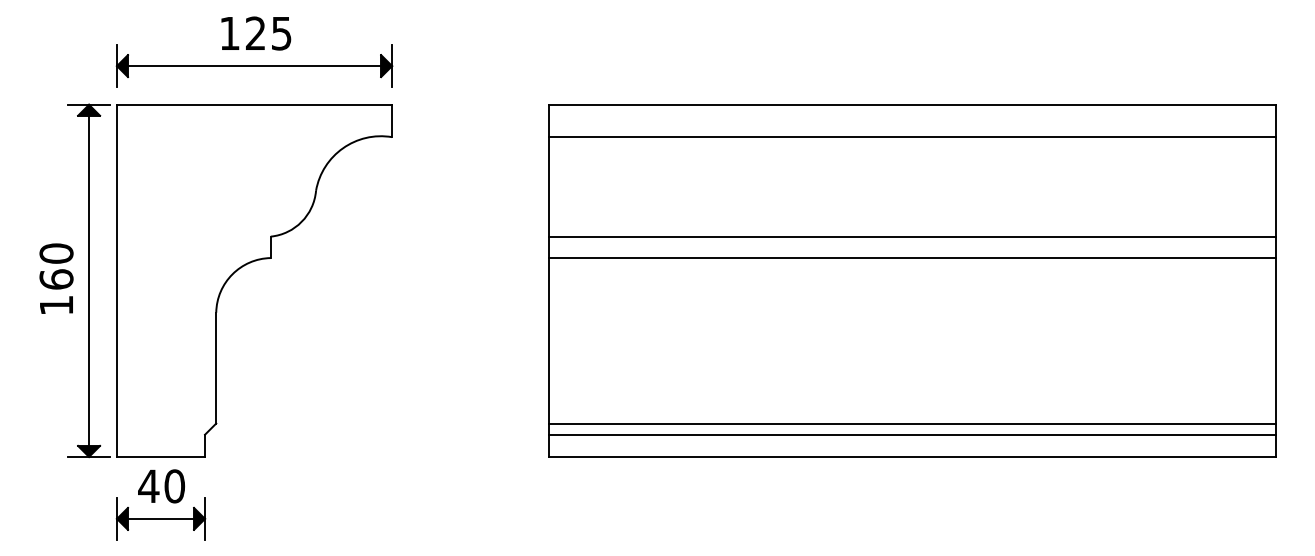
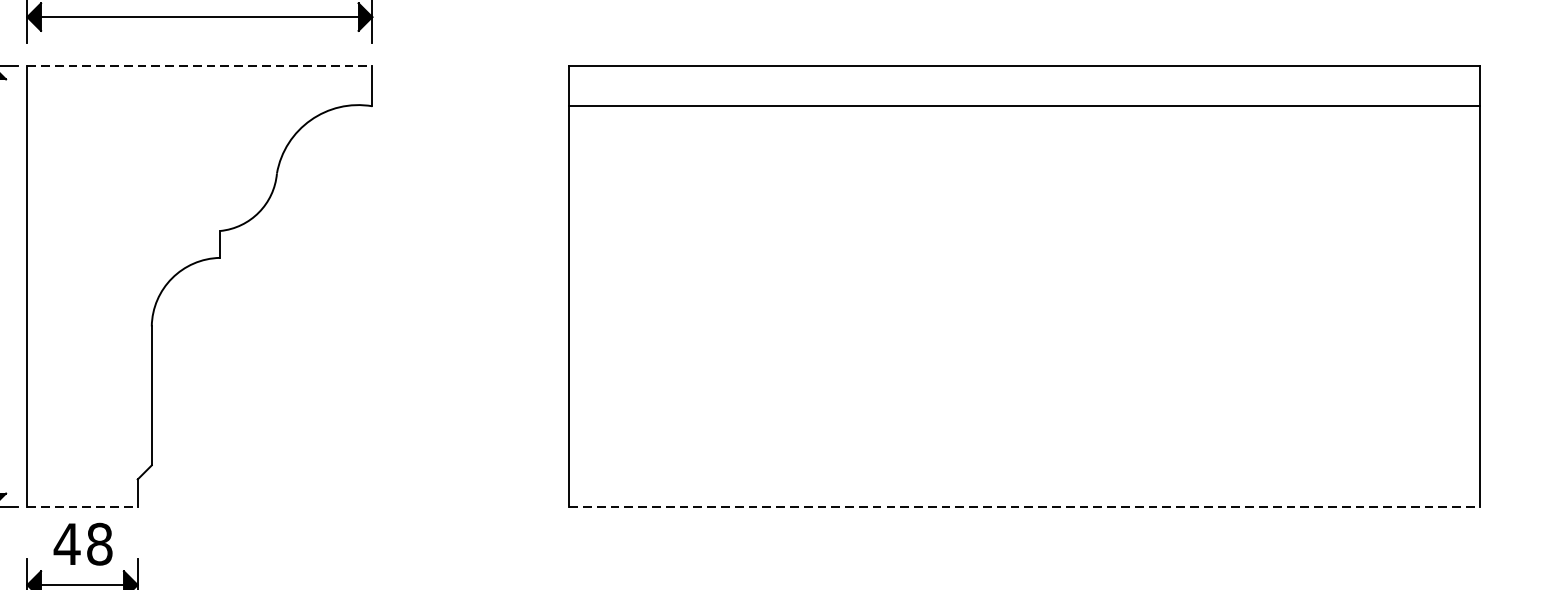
line: (254, 104) -> (199, 65), solid -> dashed
line: (912, 236) -> (1025, 230), removed
line: (912, 258) -> (1025, 258), removed
line: (912, 423) -> (1025, 465), removed
line: (912, 434) -> (1025, 479), removed
line: (161, 456) -> (83, 506), solid -> dashed
line: (912, 456) -> (1025, 506), solid -> dashed
text: (174, 486) -> (99, 544), 40 -> 48

